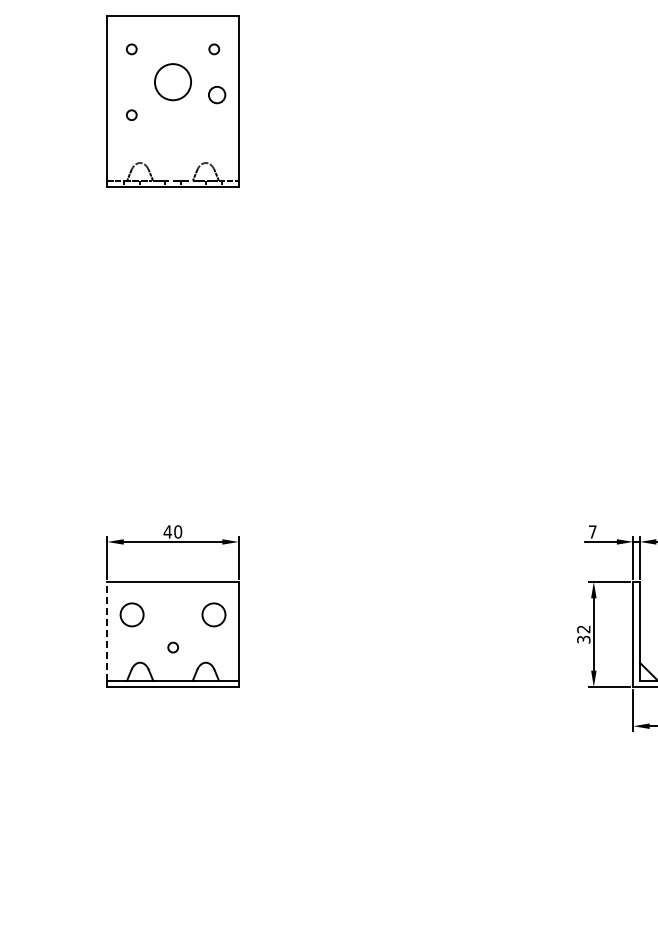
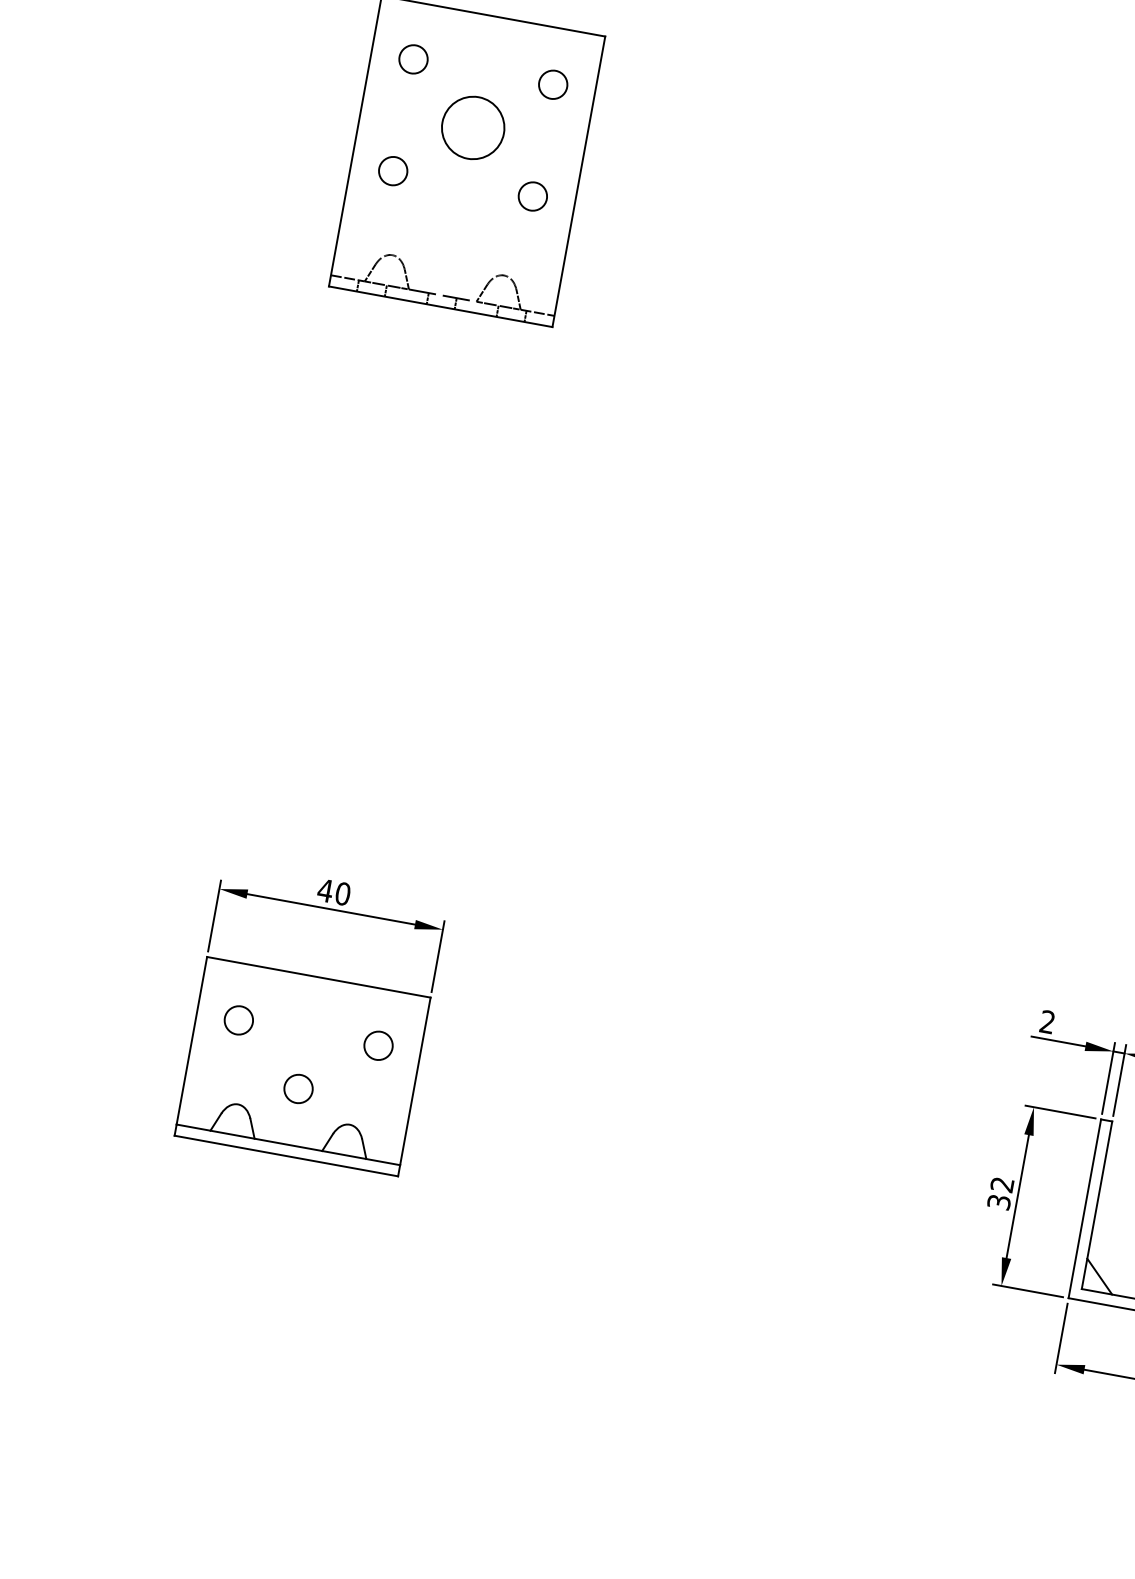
circle: (131, 49) -> (412, 59), size x1.67
circle: (214, 49) -> (553, 85), size x1.67
circle: (217, 95) -> (533, 197), moved
circle: (131, 115) -> (392, 171), size x1.67
text: (592, 531) -> (1047, 1021), 7 -> 2
circle: (131, 614) -> (238, 1019), size x0.71
circle: (214, 614) -> (379, 1045), size x0.71
line: (107, 630) -> (192, 1039), dashed -> solid
circle: (173, 647) -> (299, 1088), size x1.67

